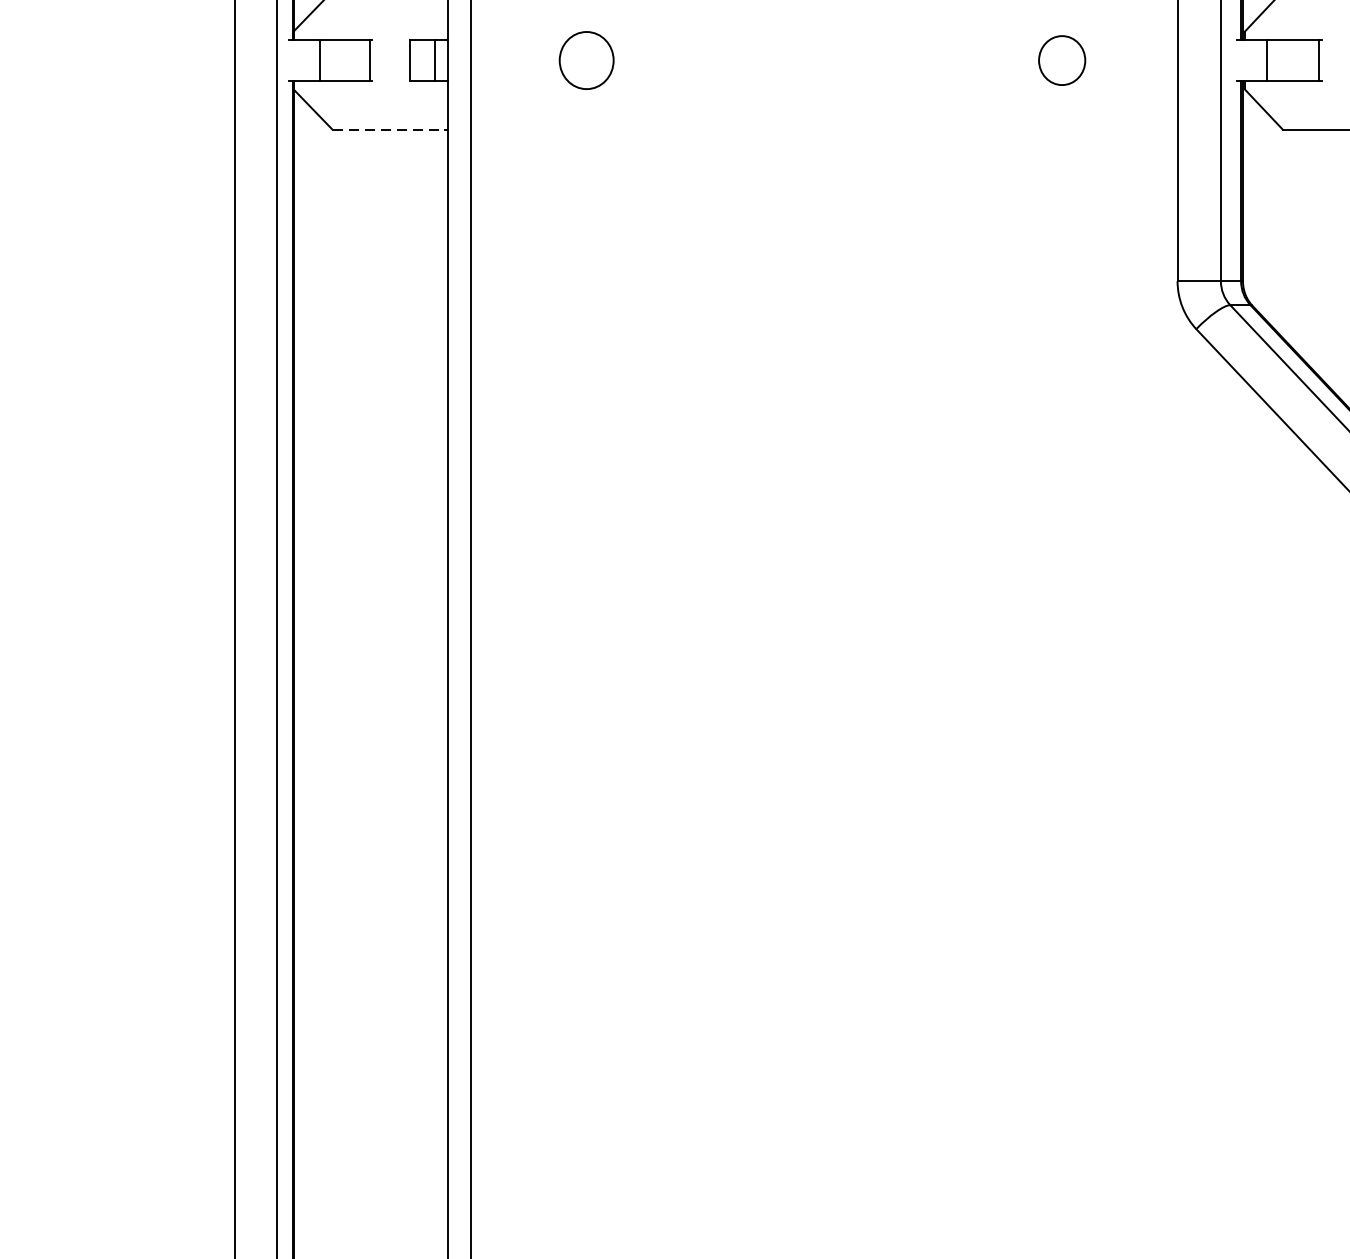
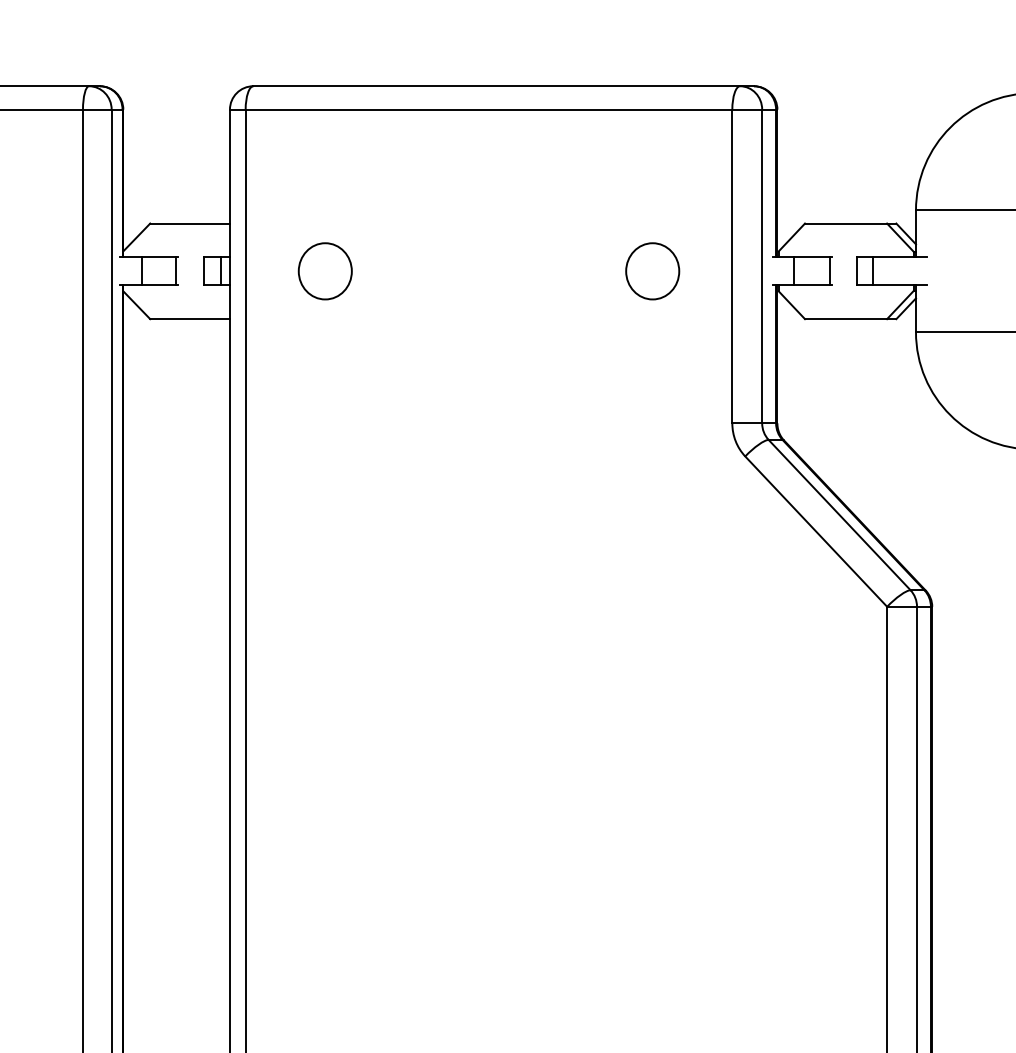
part: (585, 60) -> (324, 271), size x1.43
part: (1061, 60) -> (652, 271), size x1.67
line: (391, 130) -> (190, 319), dashed -> solid

